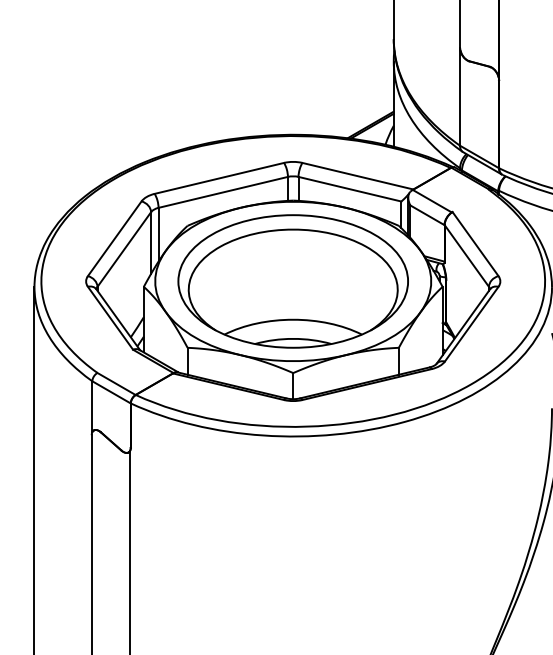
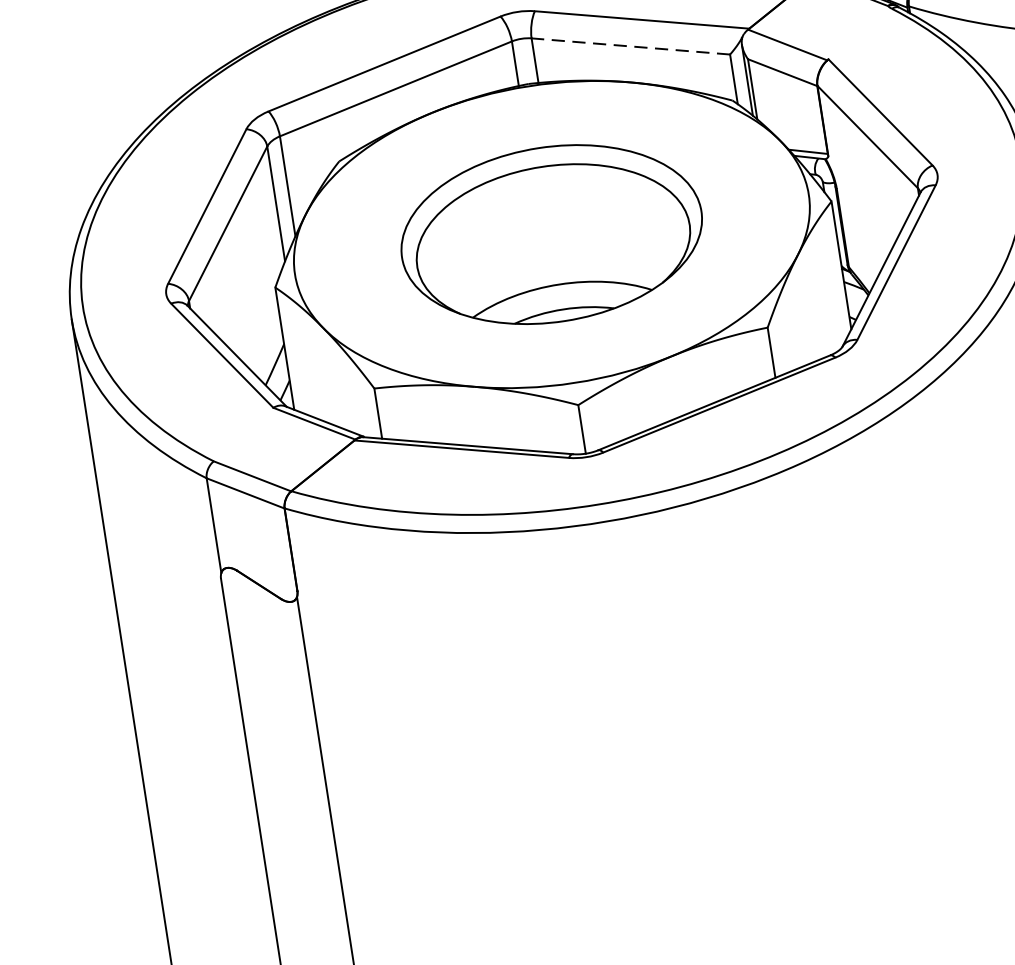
line: (349, 189) -> (630, 47), solid -> dashed
part: (292, 281) -> (550, 234), size x0.7

